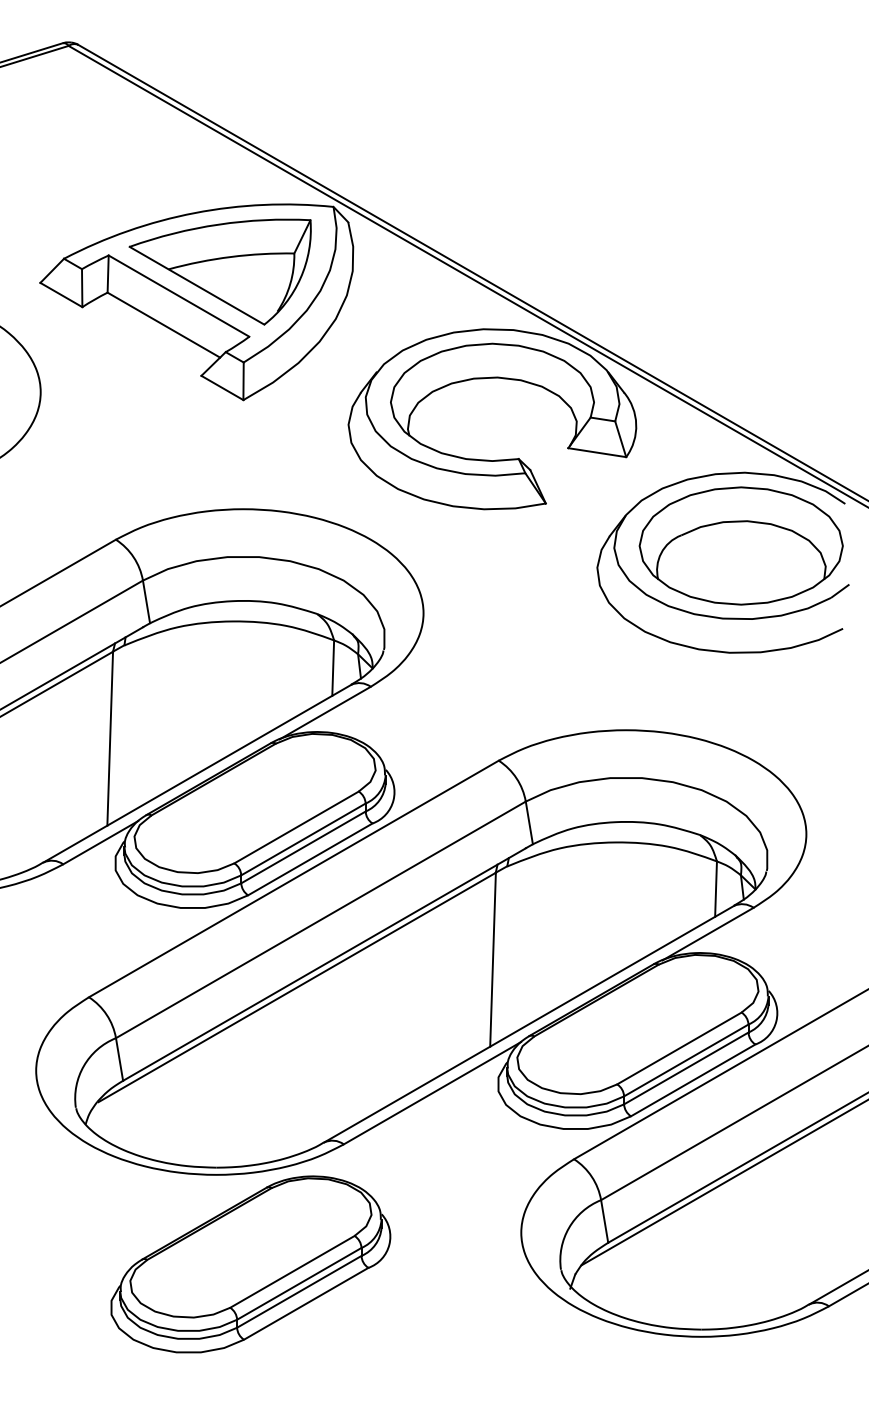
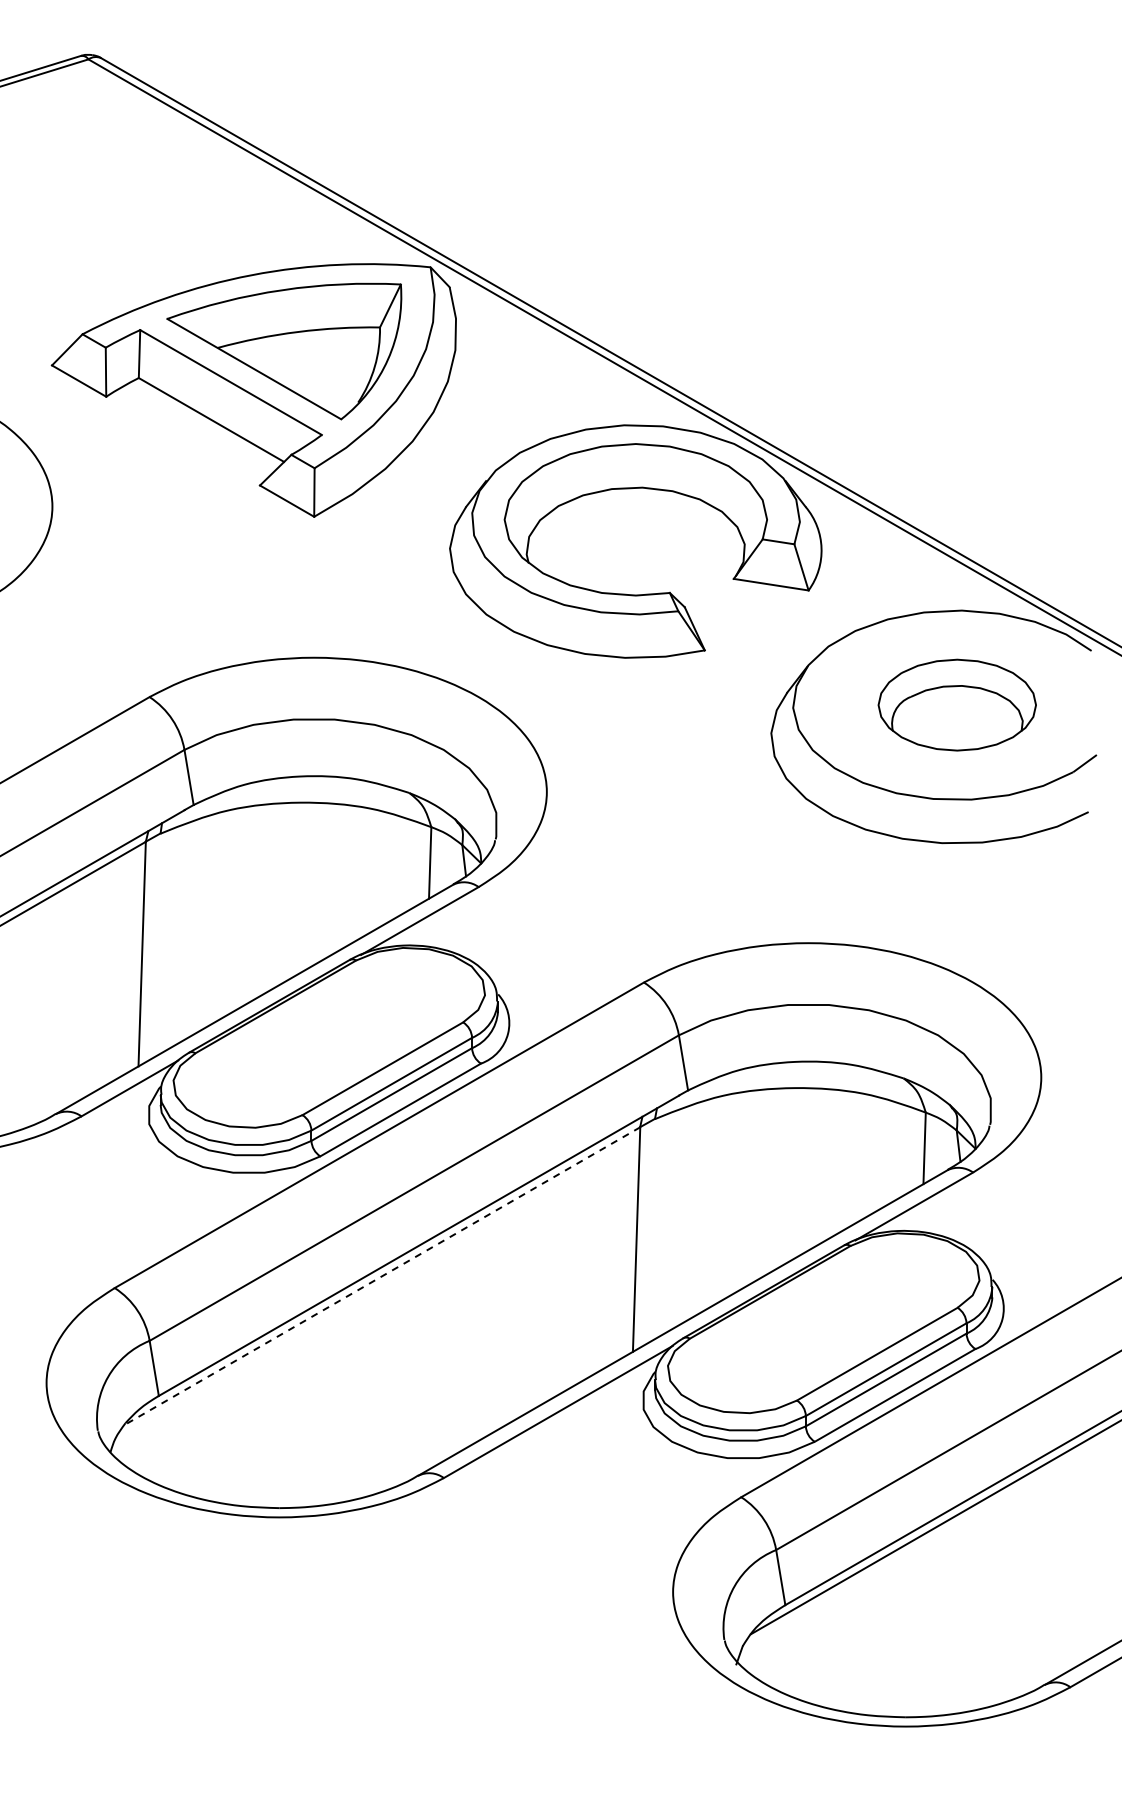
part: (741, 545) -> (957, 704), size x0.6
line: (297, 987) -> (383, 1275), solid -> dashed
part: (250, 1263) -> (323, 1632), removed

